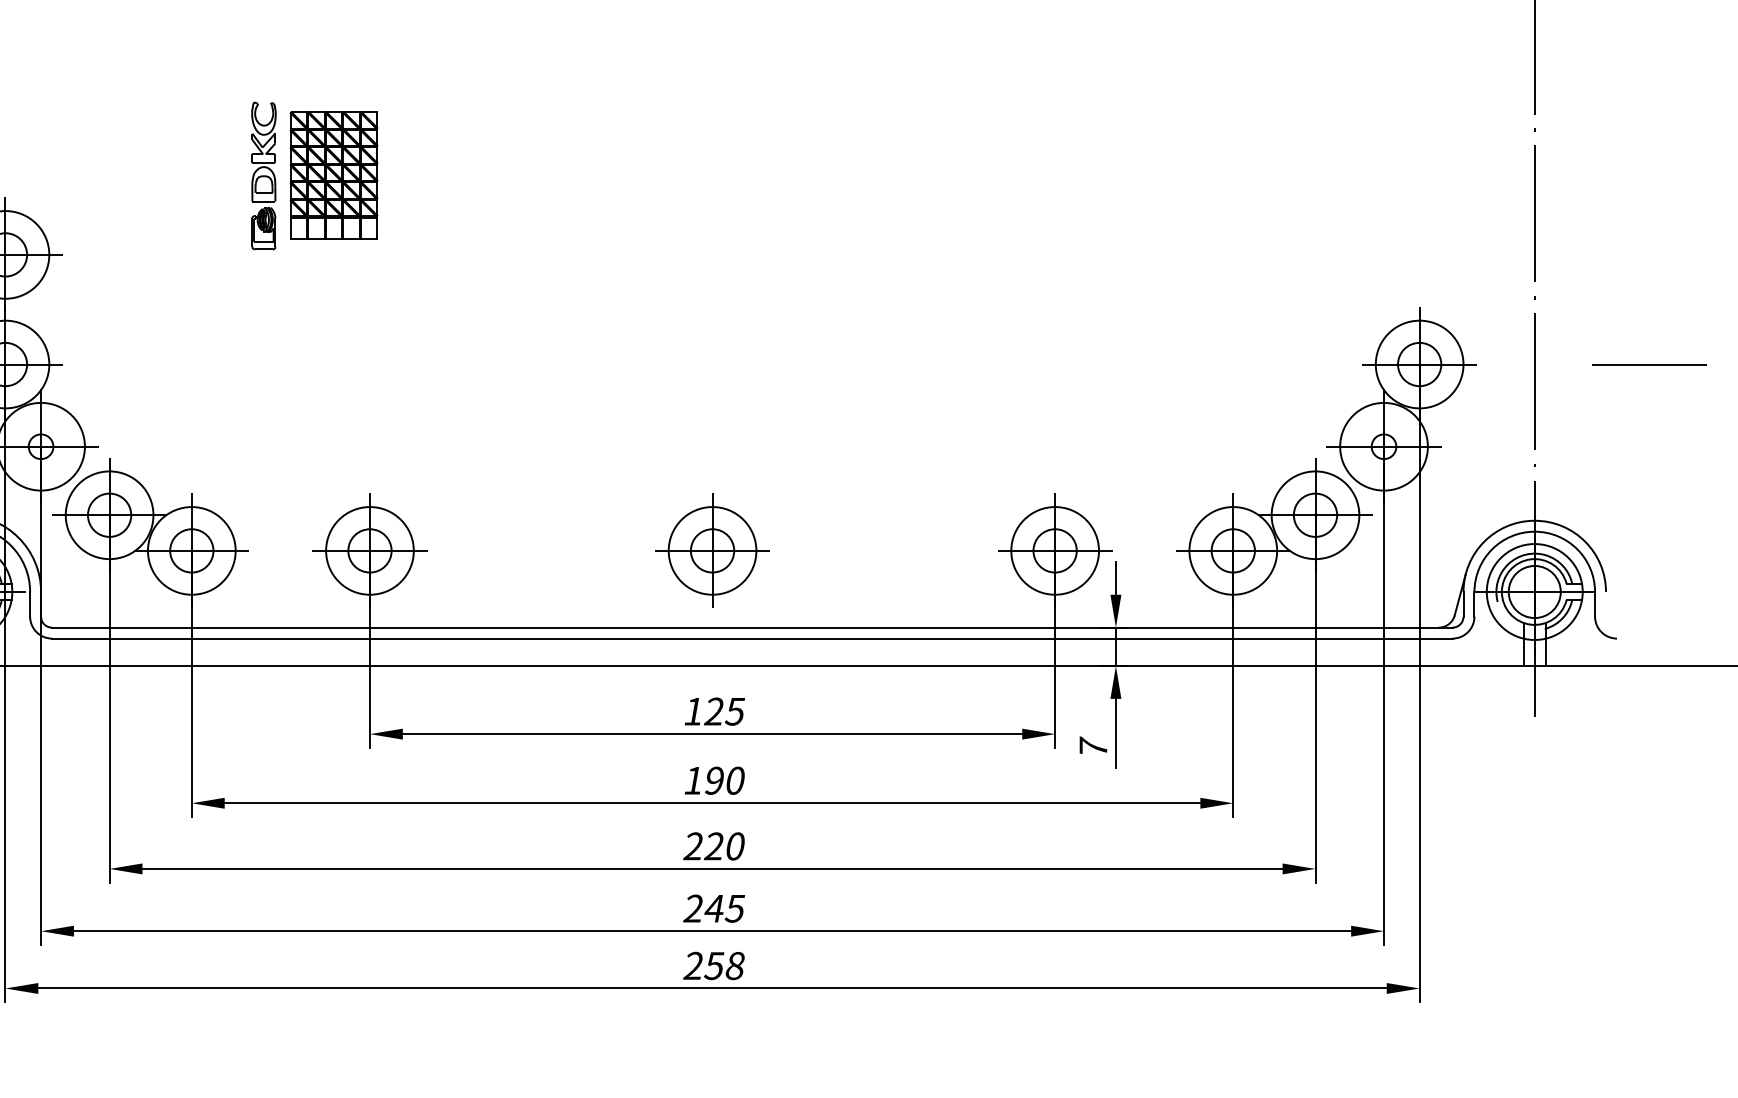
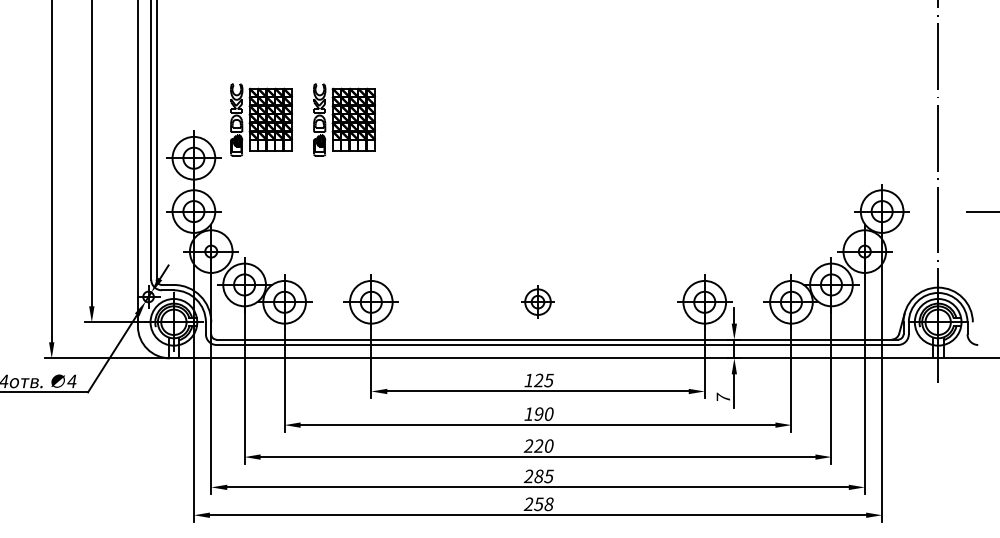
part: (144, 175) -> (261, 119), added
part: (711, 549) -> (537, 301), size x0.6
text: (713, 908) -> (538, 476), 245 -> 285

